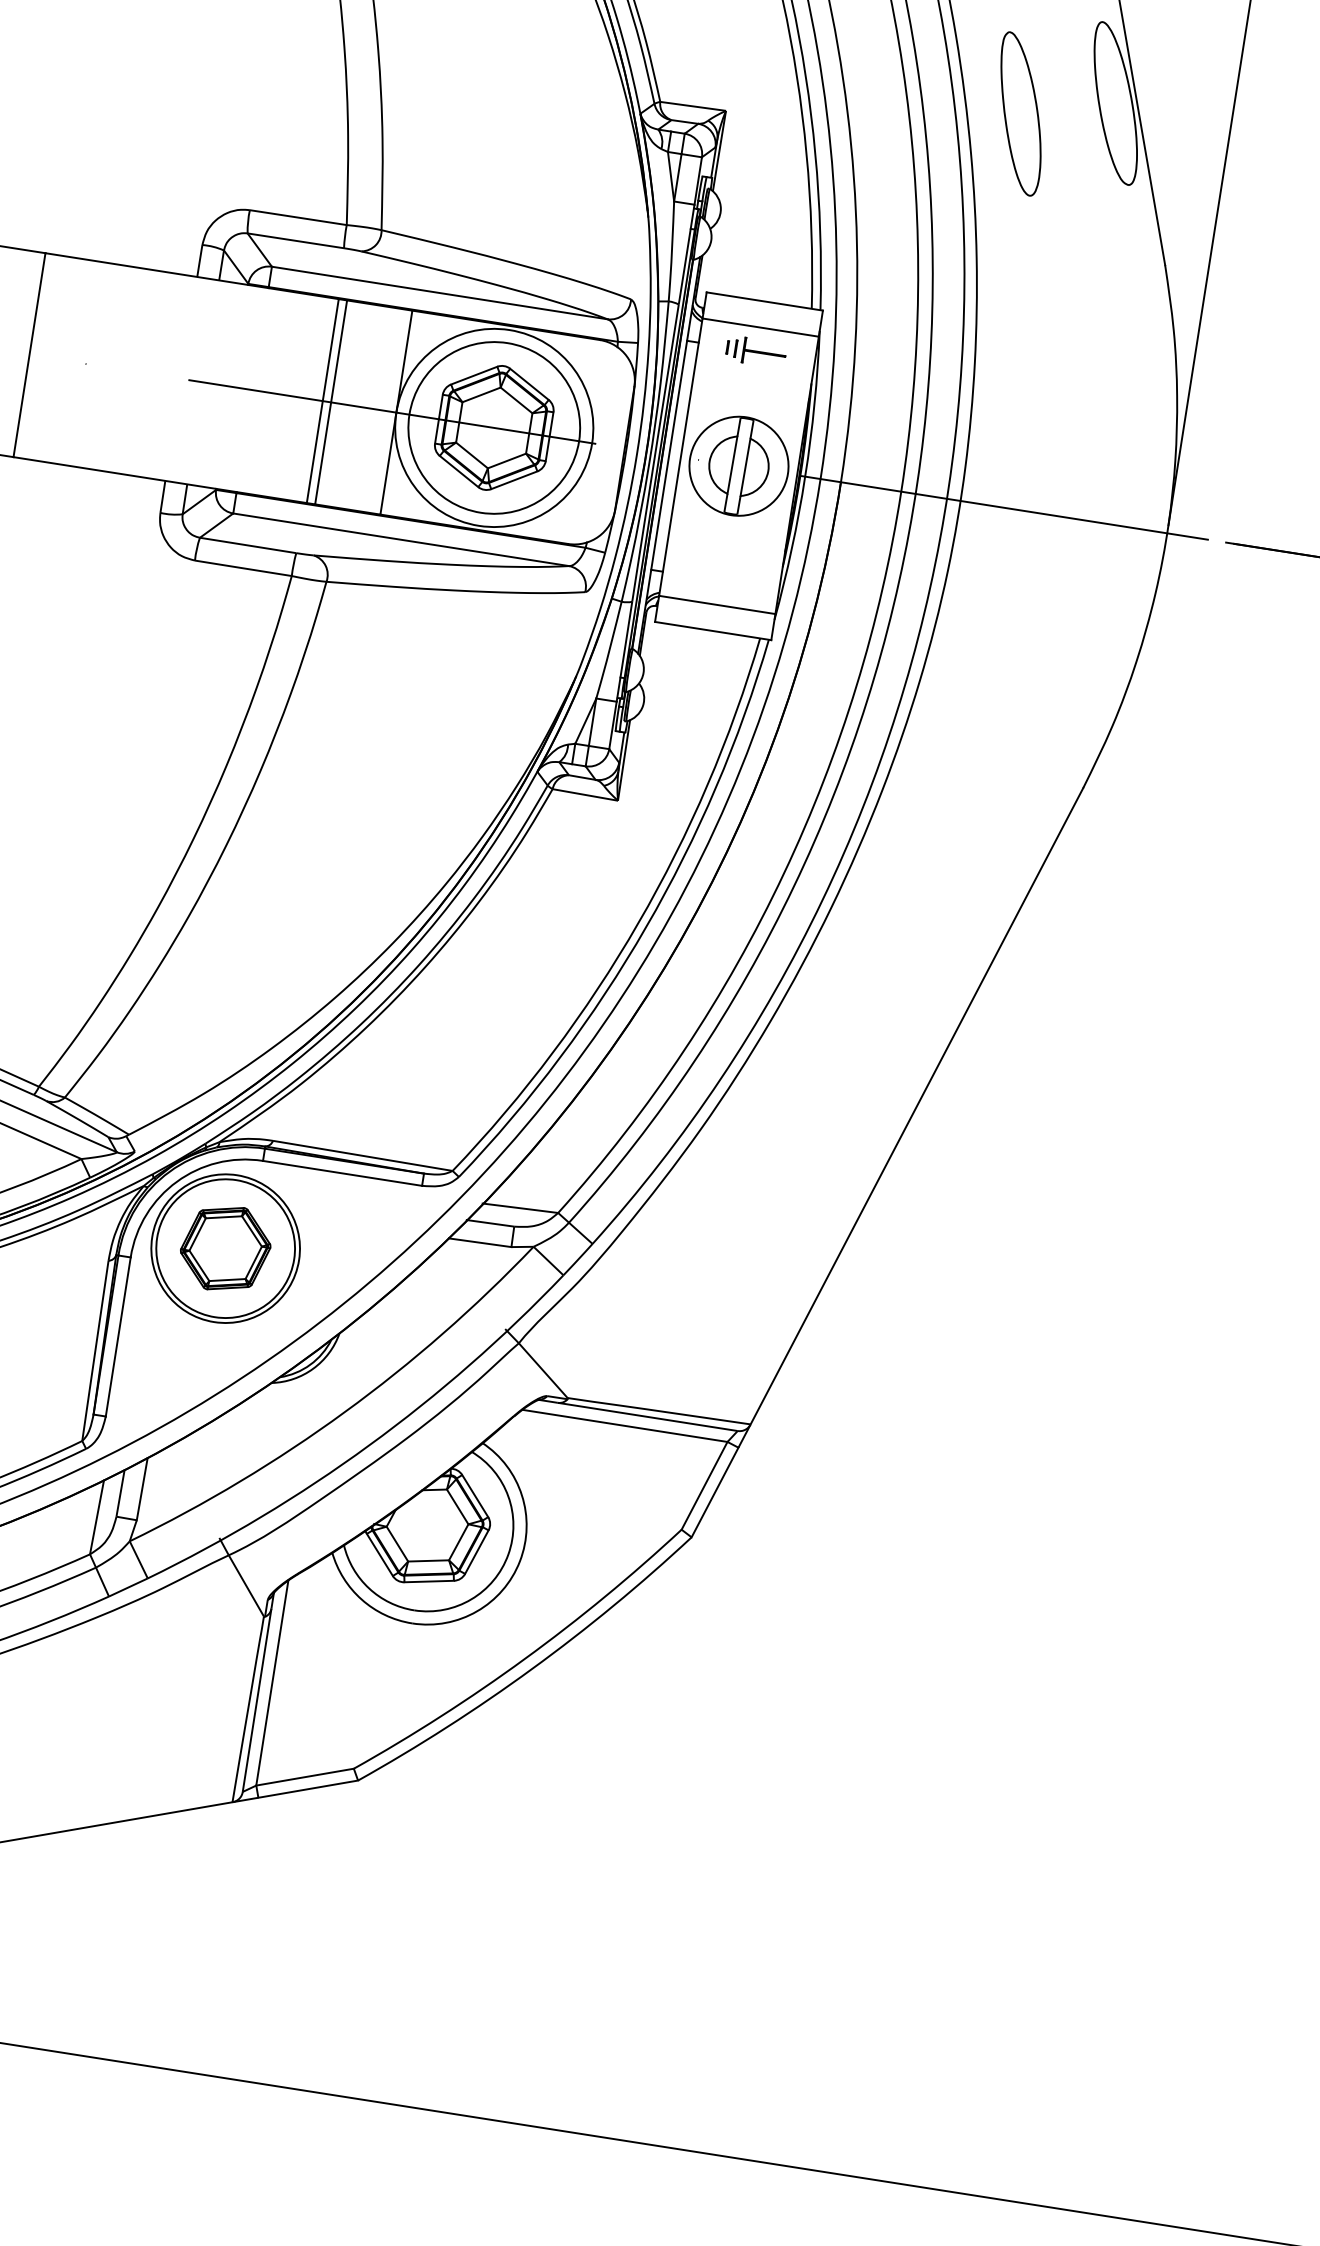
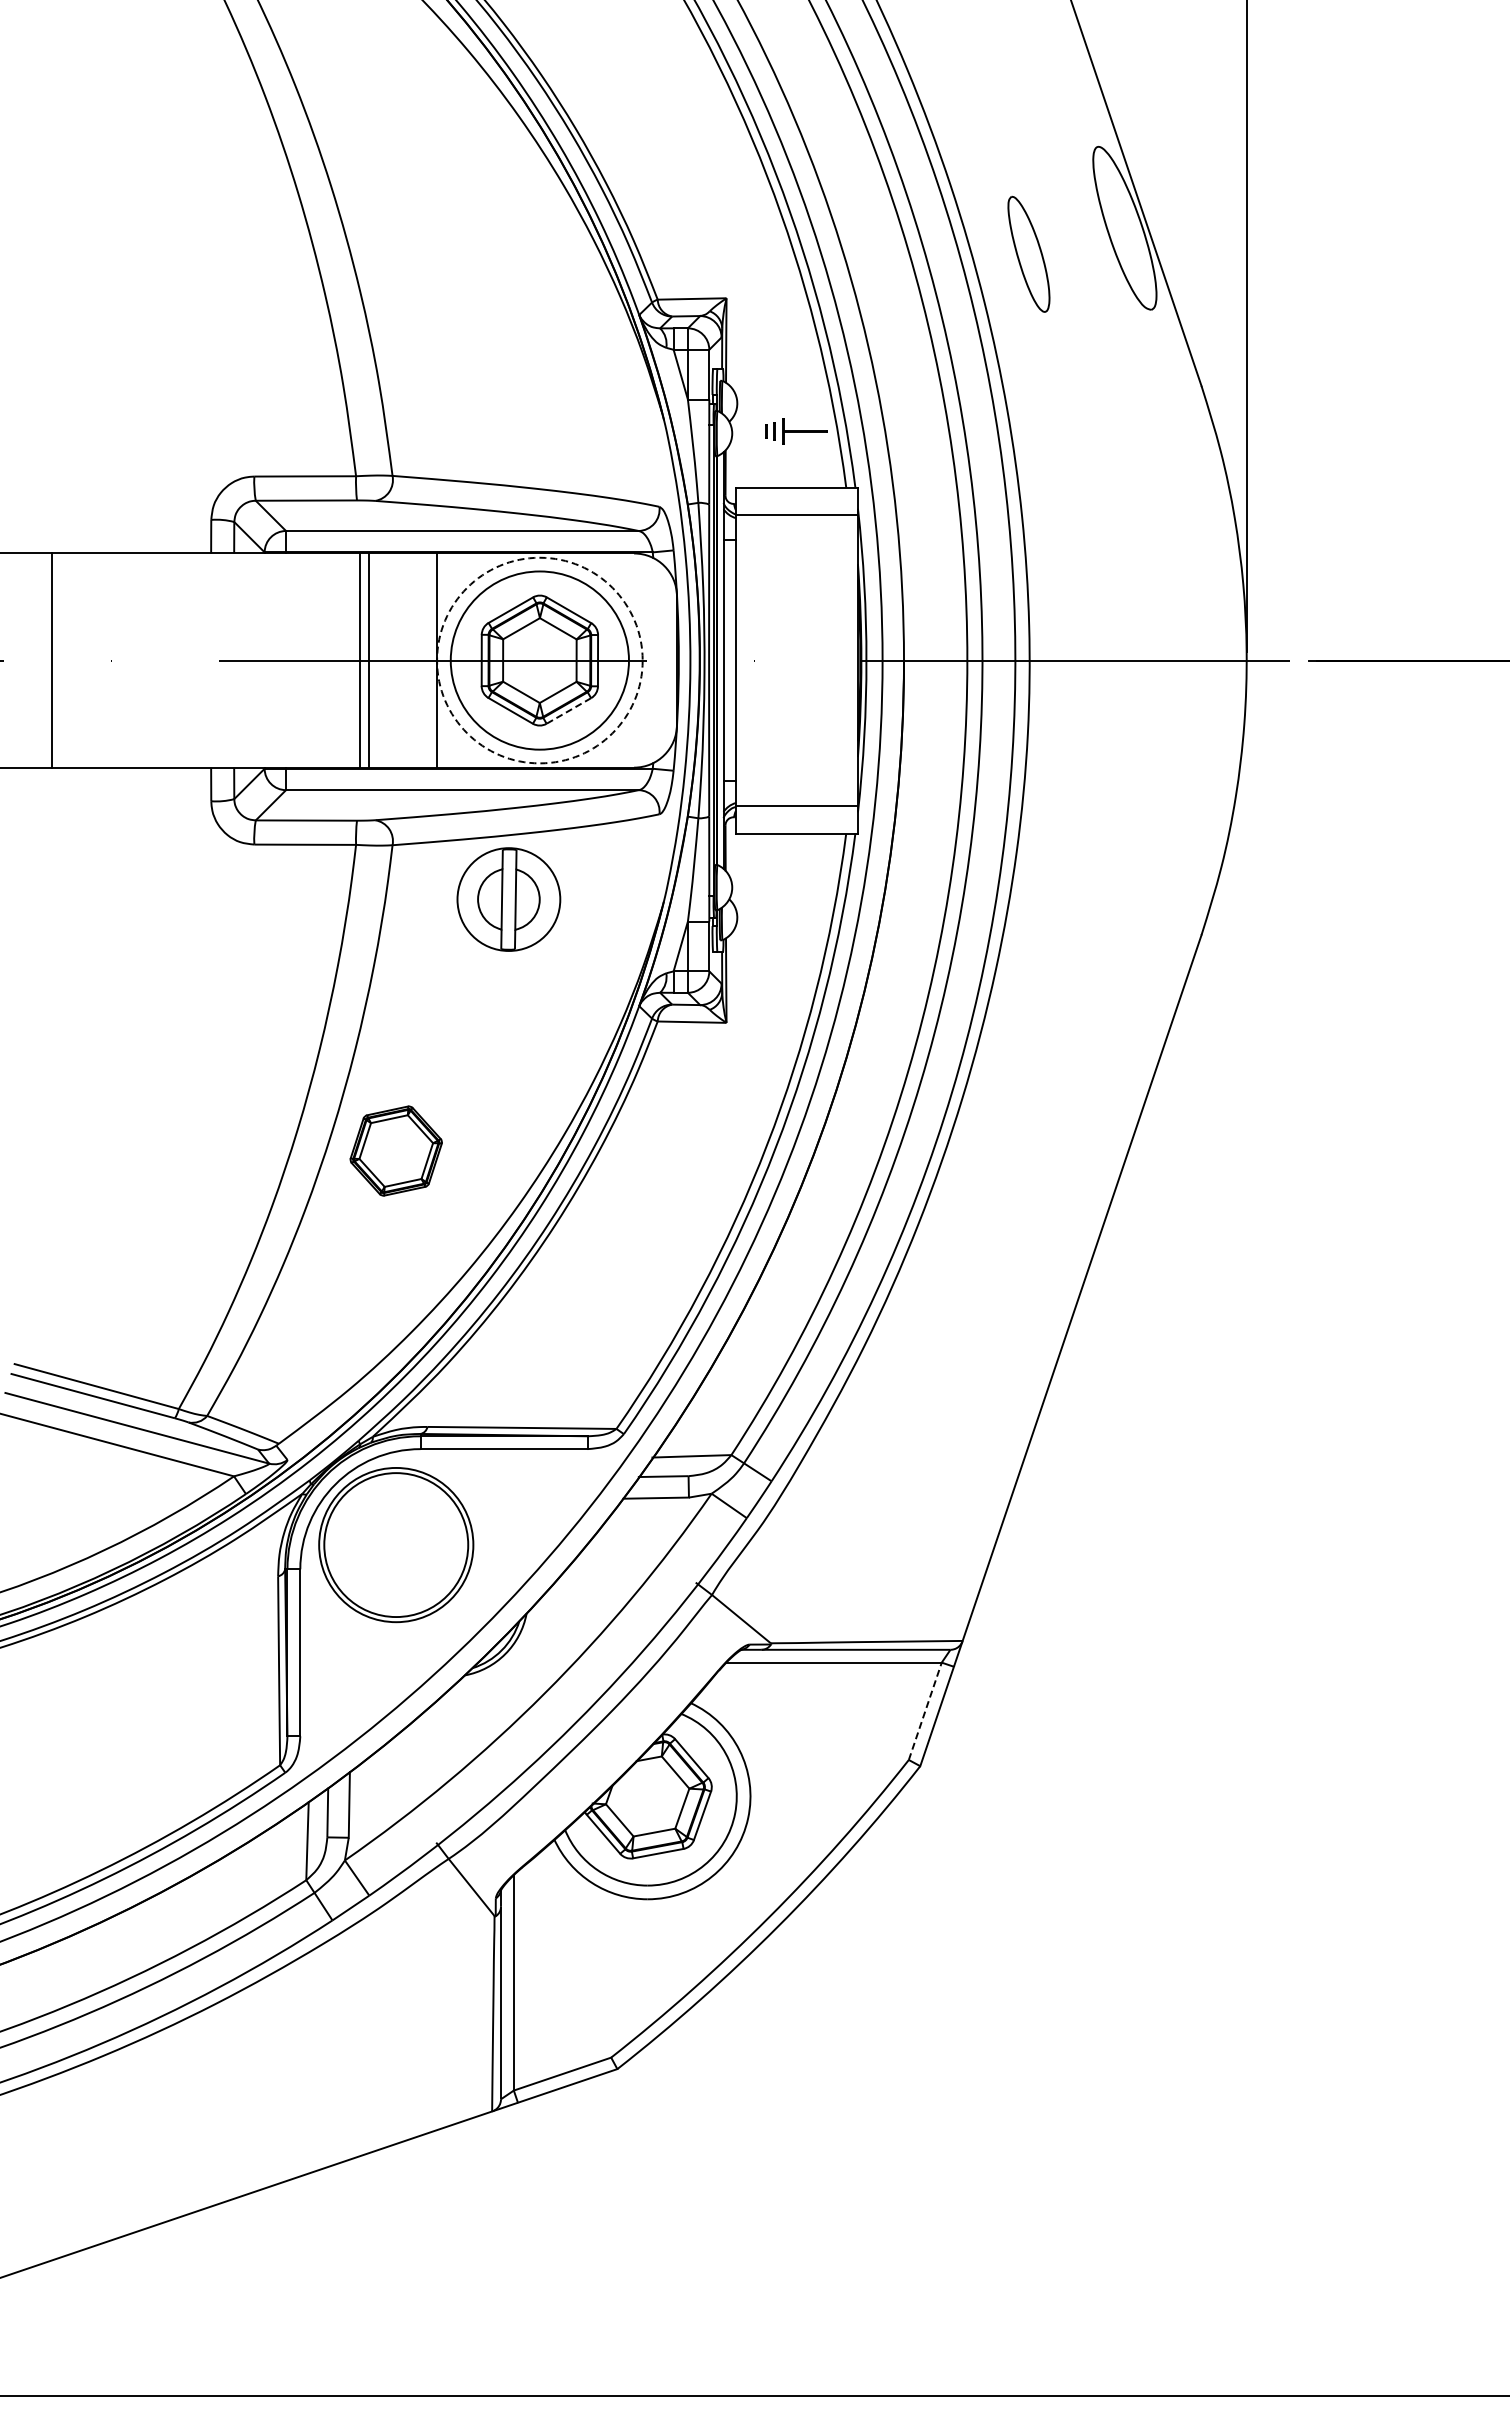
part: (1020, 114) -> (1028, 254), size x0.7
part: (756, 351) -> (796, 431), moved
circle: (493, 427) -> (539, 660), solid -> dashed
part: (738, 466) -> (508, 899), moved
line: (514, 479) -> (568, 710), solid -> dashed
part: (225, 1248) -> (395, 1150), moved
line: (704, 1485) -> (925, 1710), solid -> dashed

